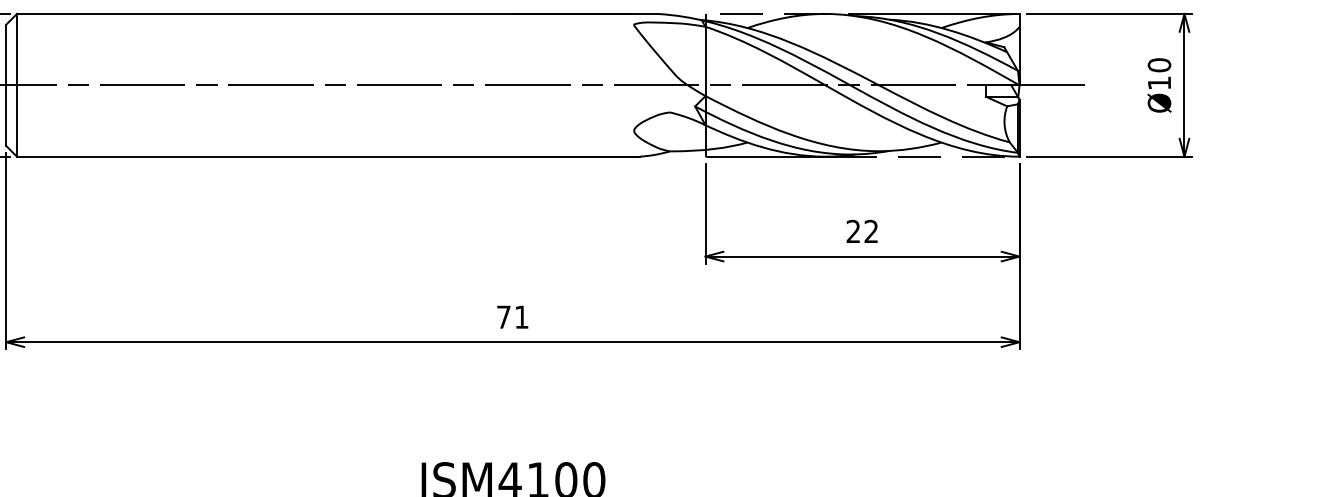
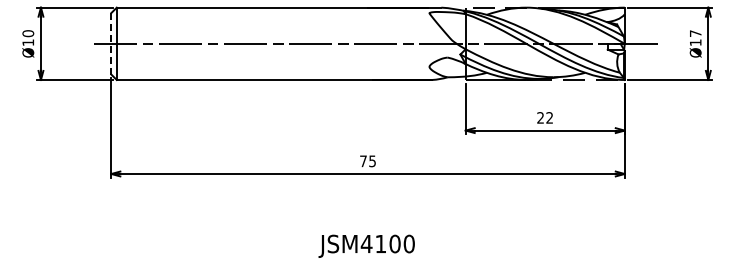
text: (1159, 64) -> (695, 33), Ø10 -> Ø17
line: (6, 84) -> (111, 43), solid -> dashed
text: (521, 317) -> (372, 161), 71 -> 75

